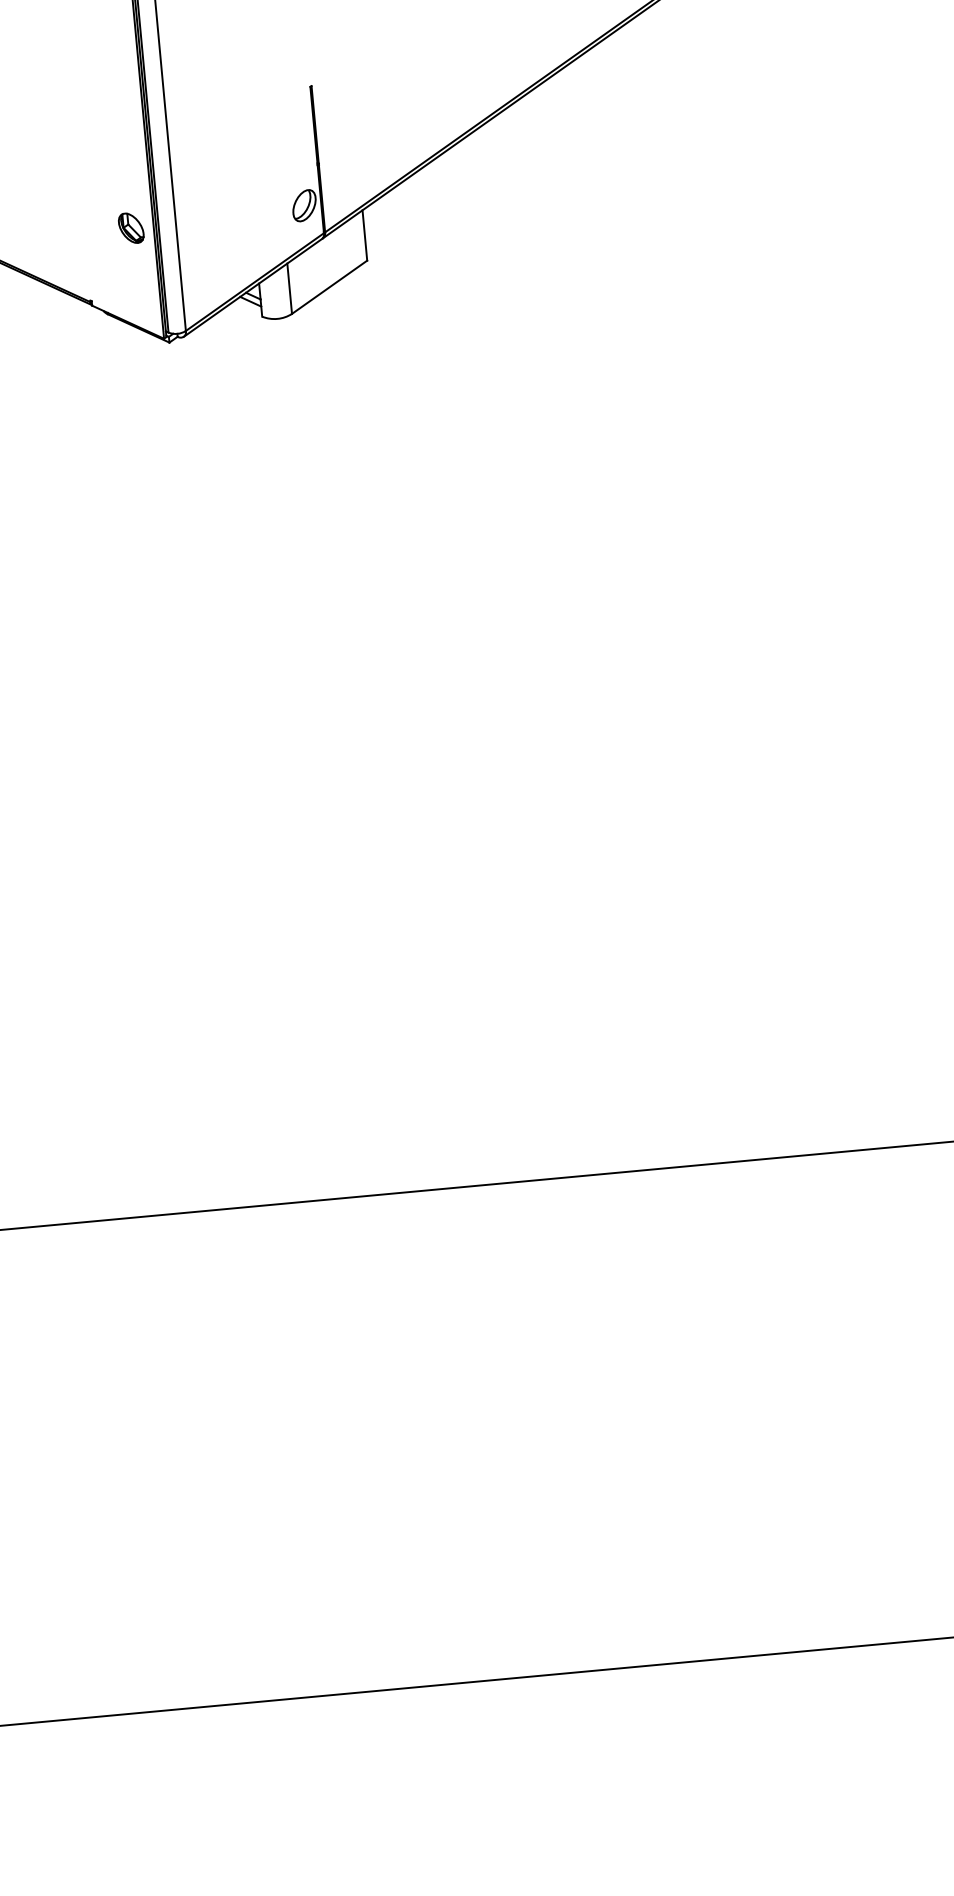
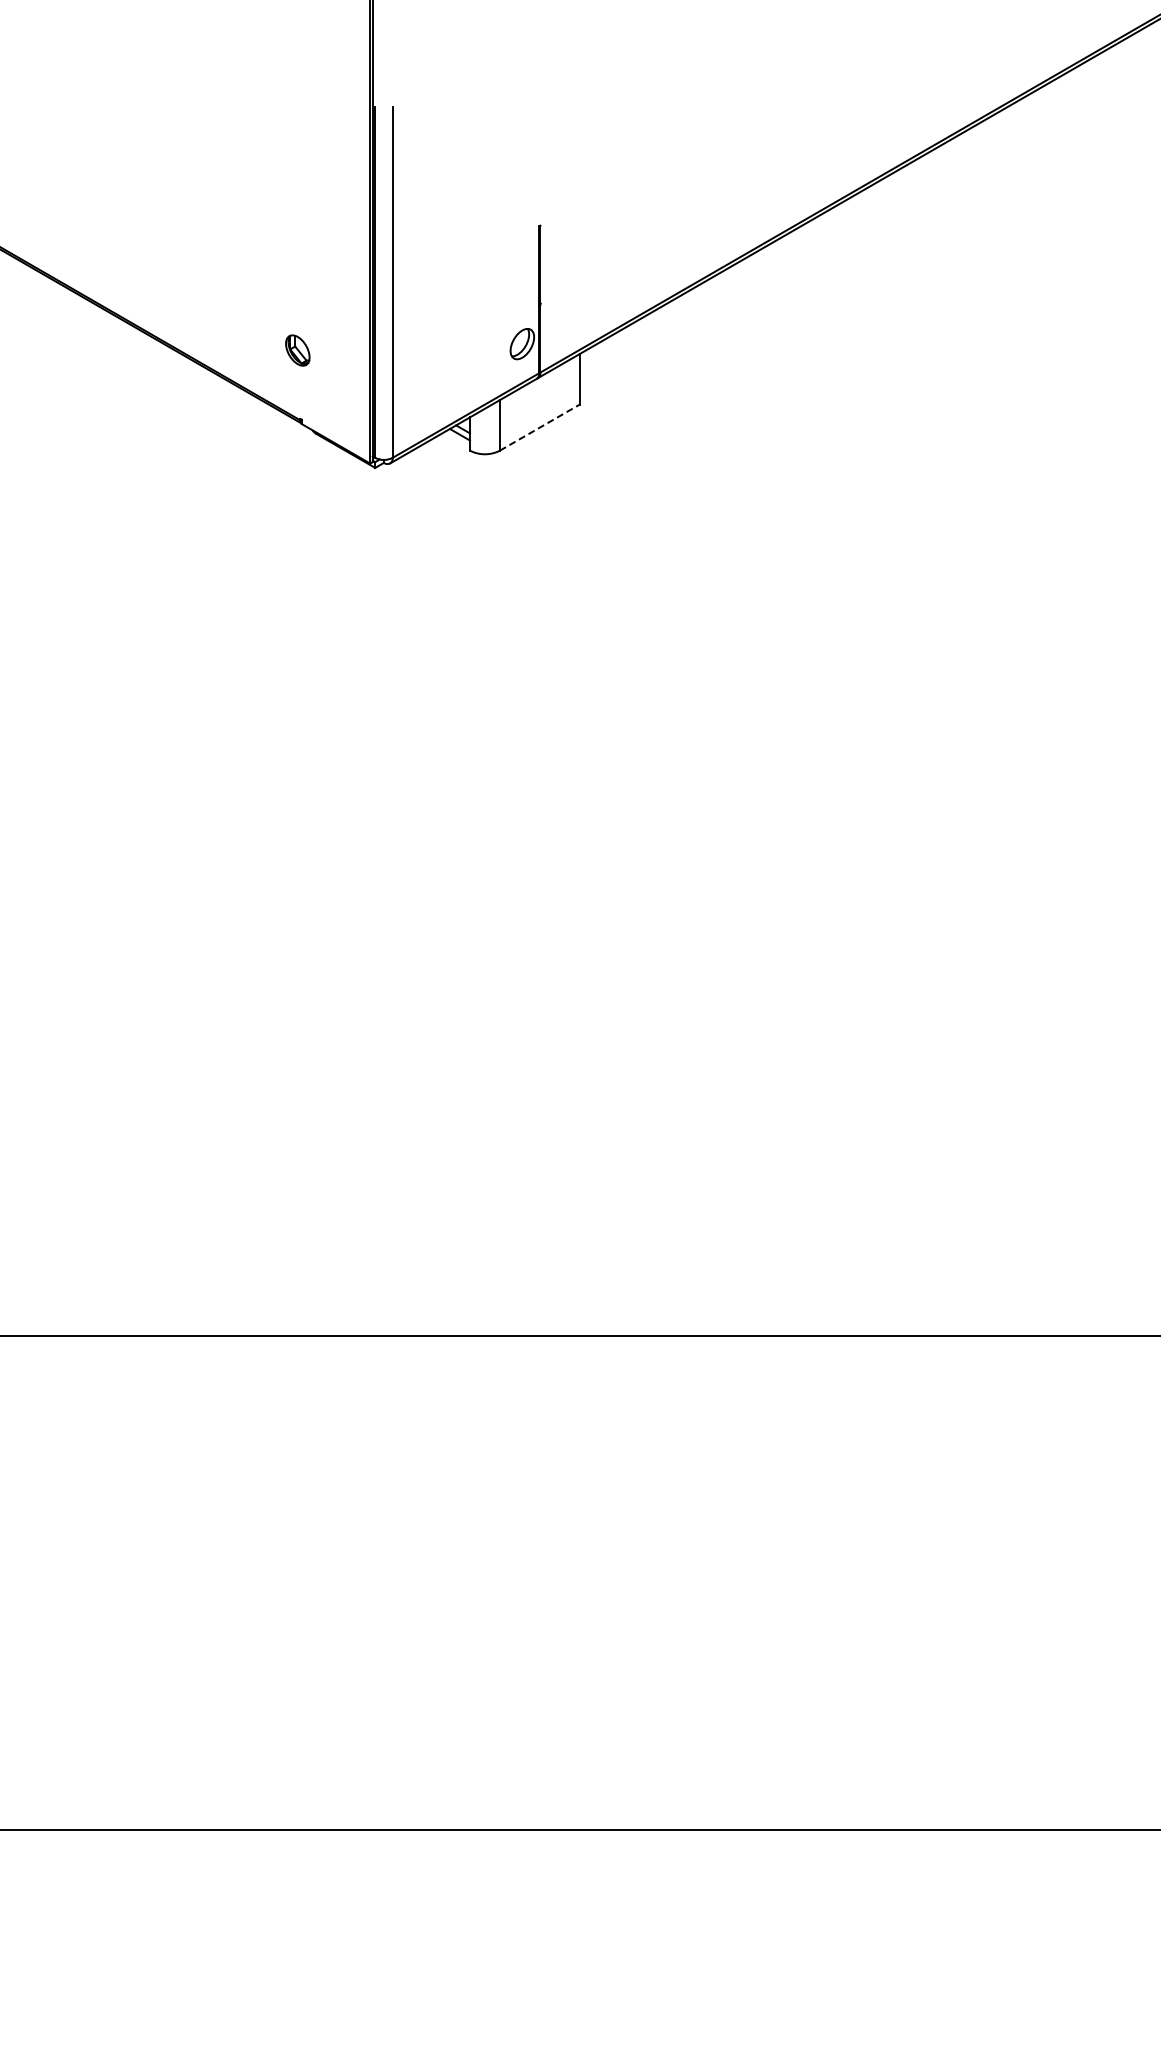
part: (130, 228) -> (297, 350), moved
line: (330, 287) -> (540, 427), solid -> dashed

